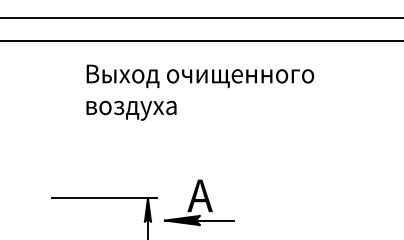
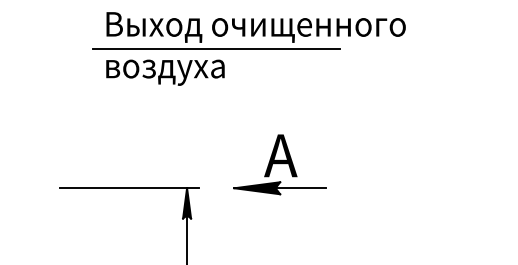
line: (170, 92) -> (216, 48), added
part: (199, 202) -> (279, 164), moved

